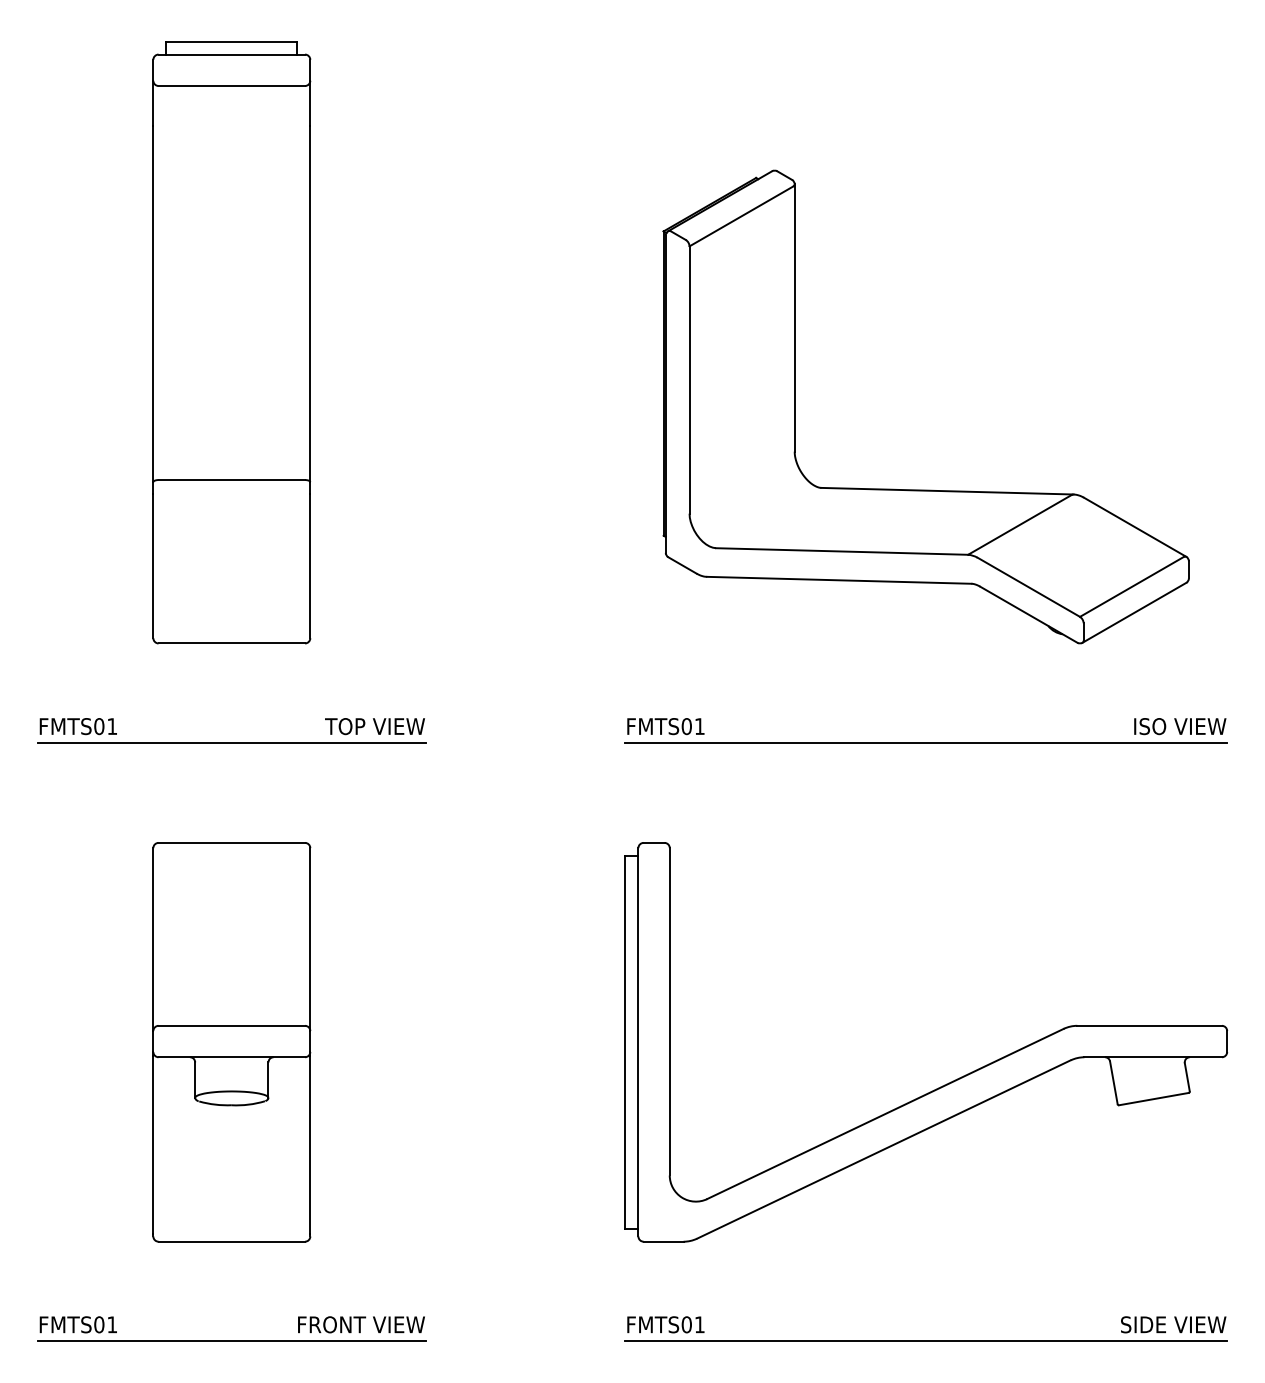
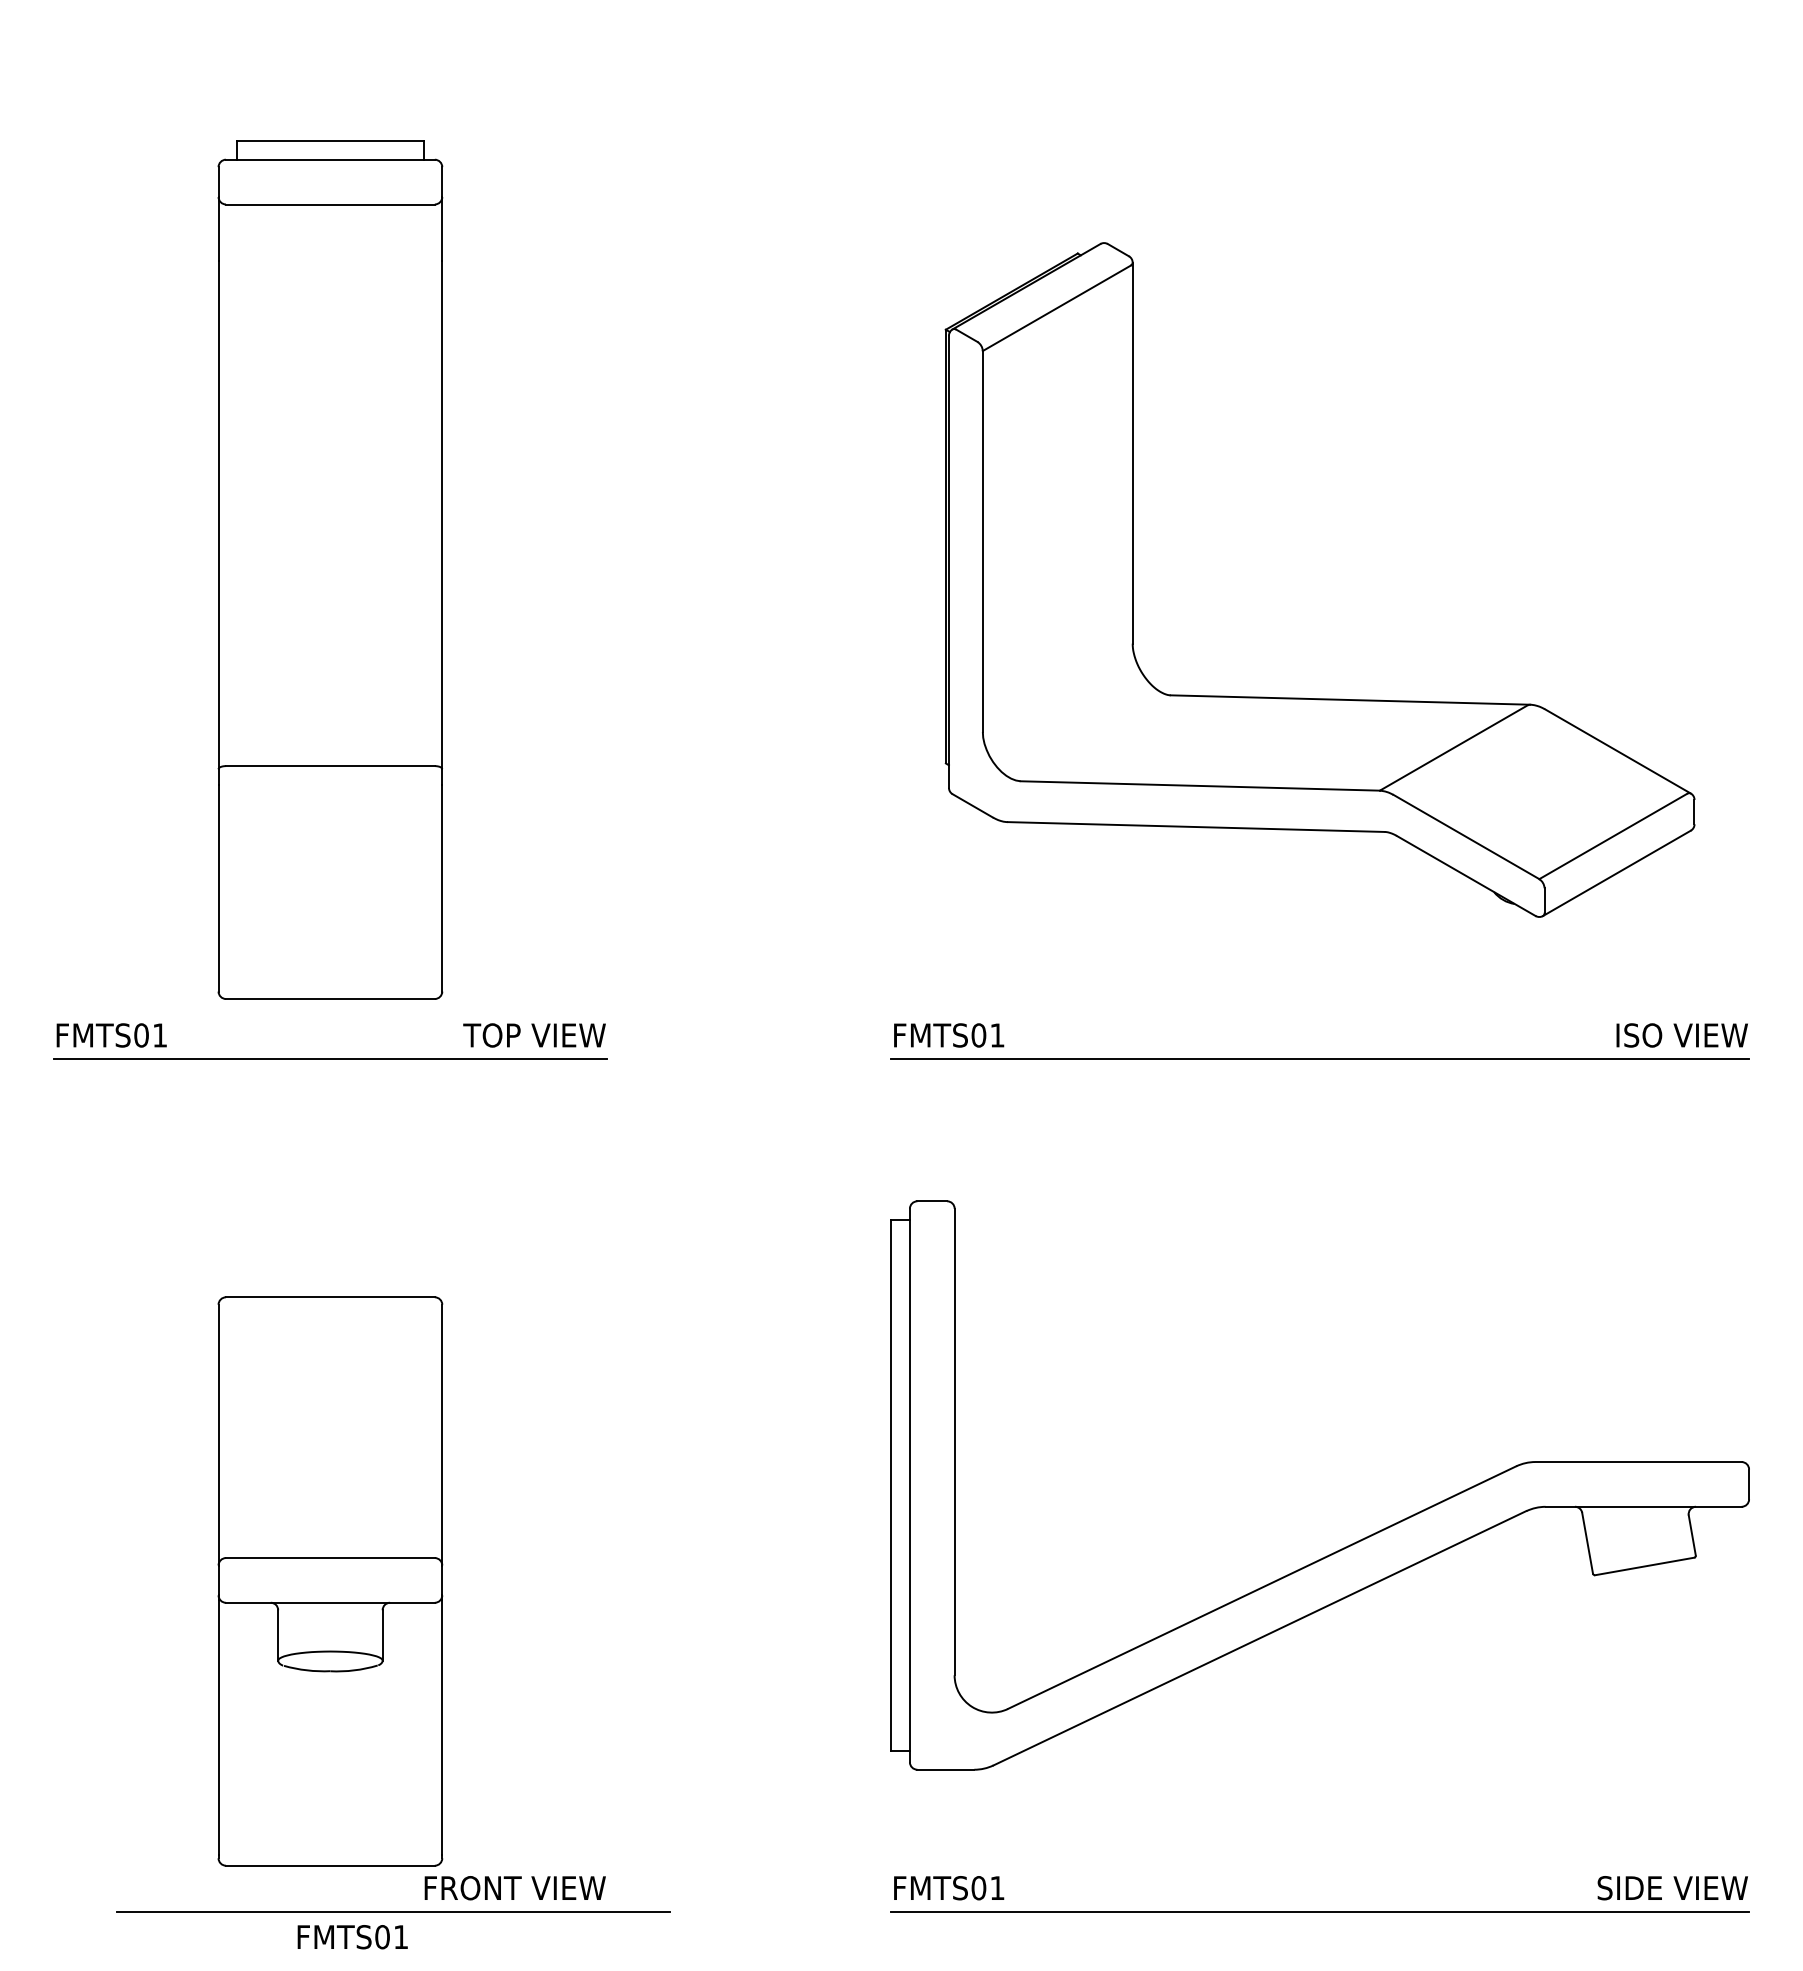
part: (231, 342) -> (330, 569), moved
part: (231, 1042) -> (330, 1581), moved
text: (78, 1325) -> (352, 1937), moved
line: (231, 1341) -> (393, 1911), moved

